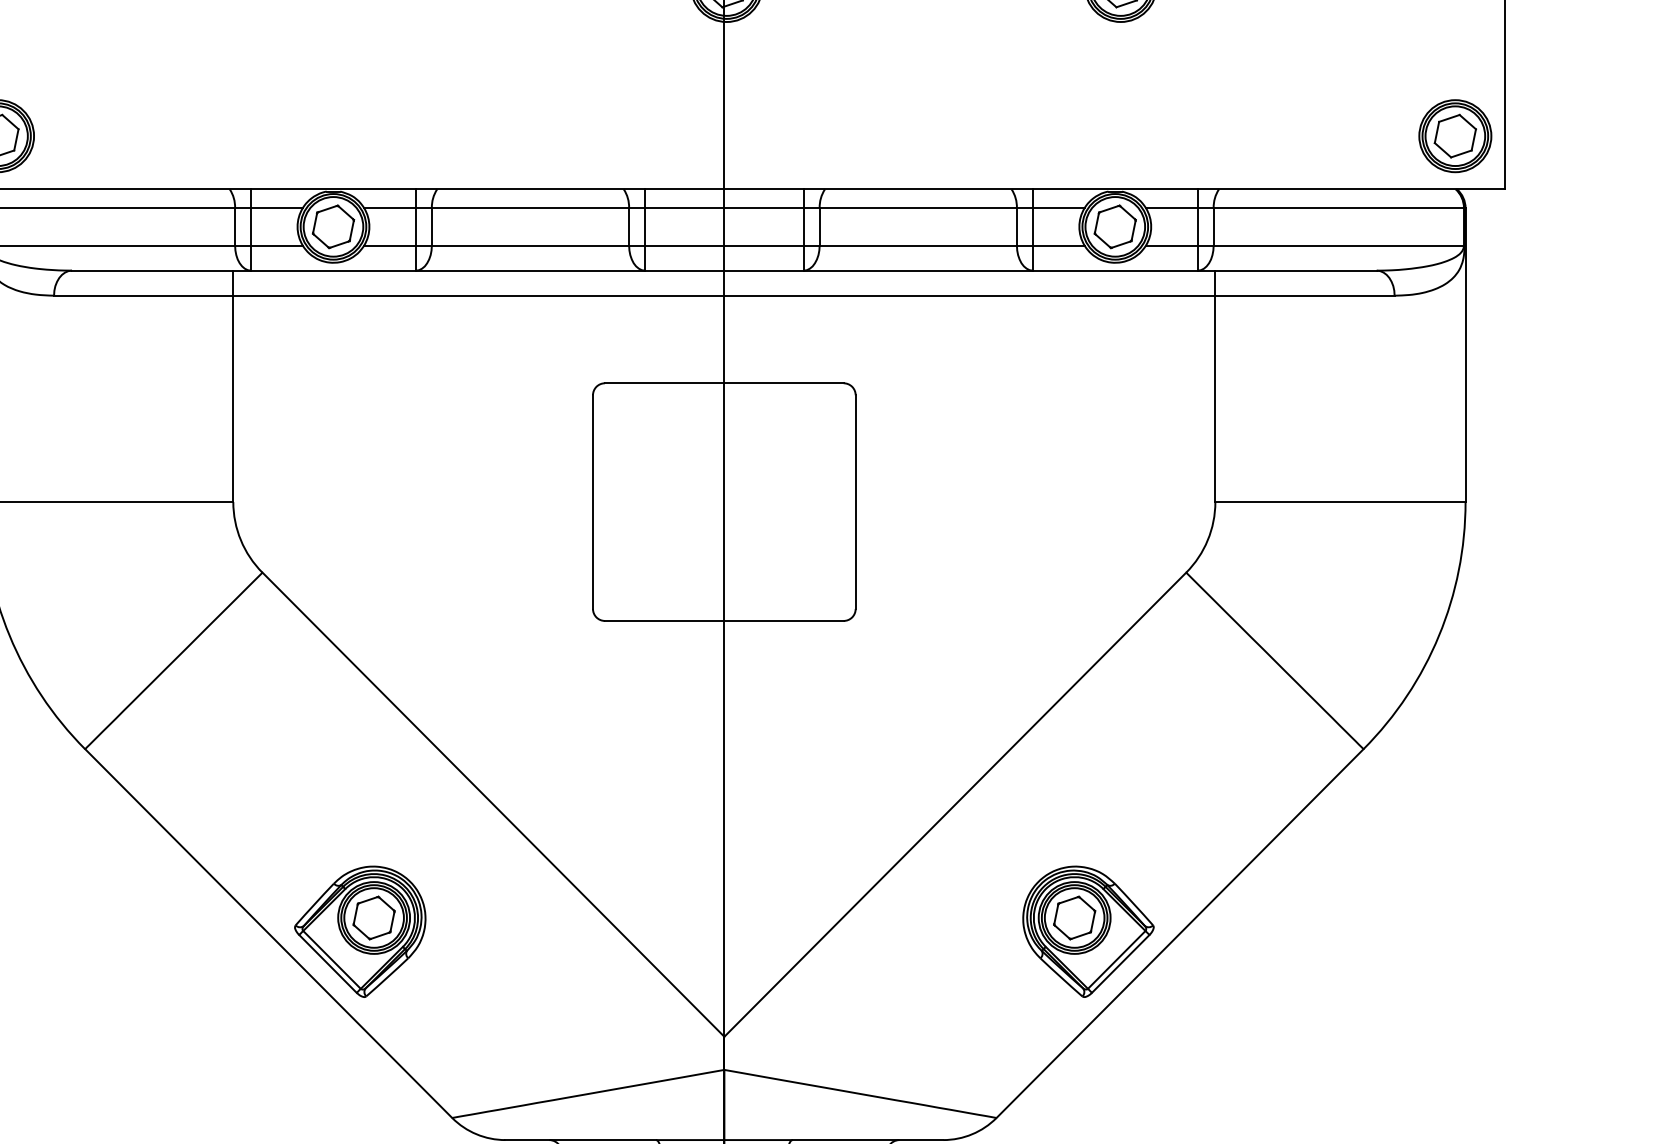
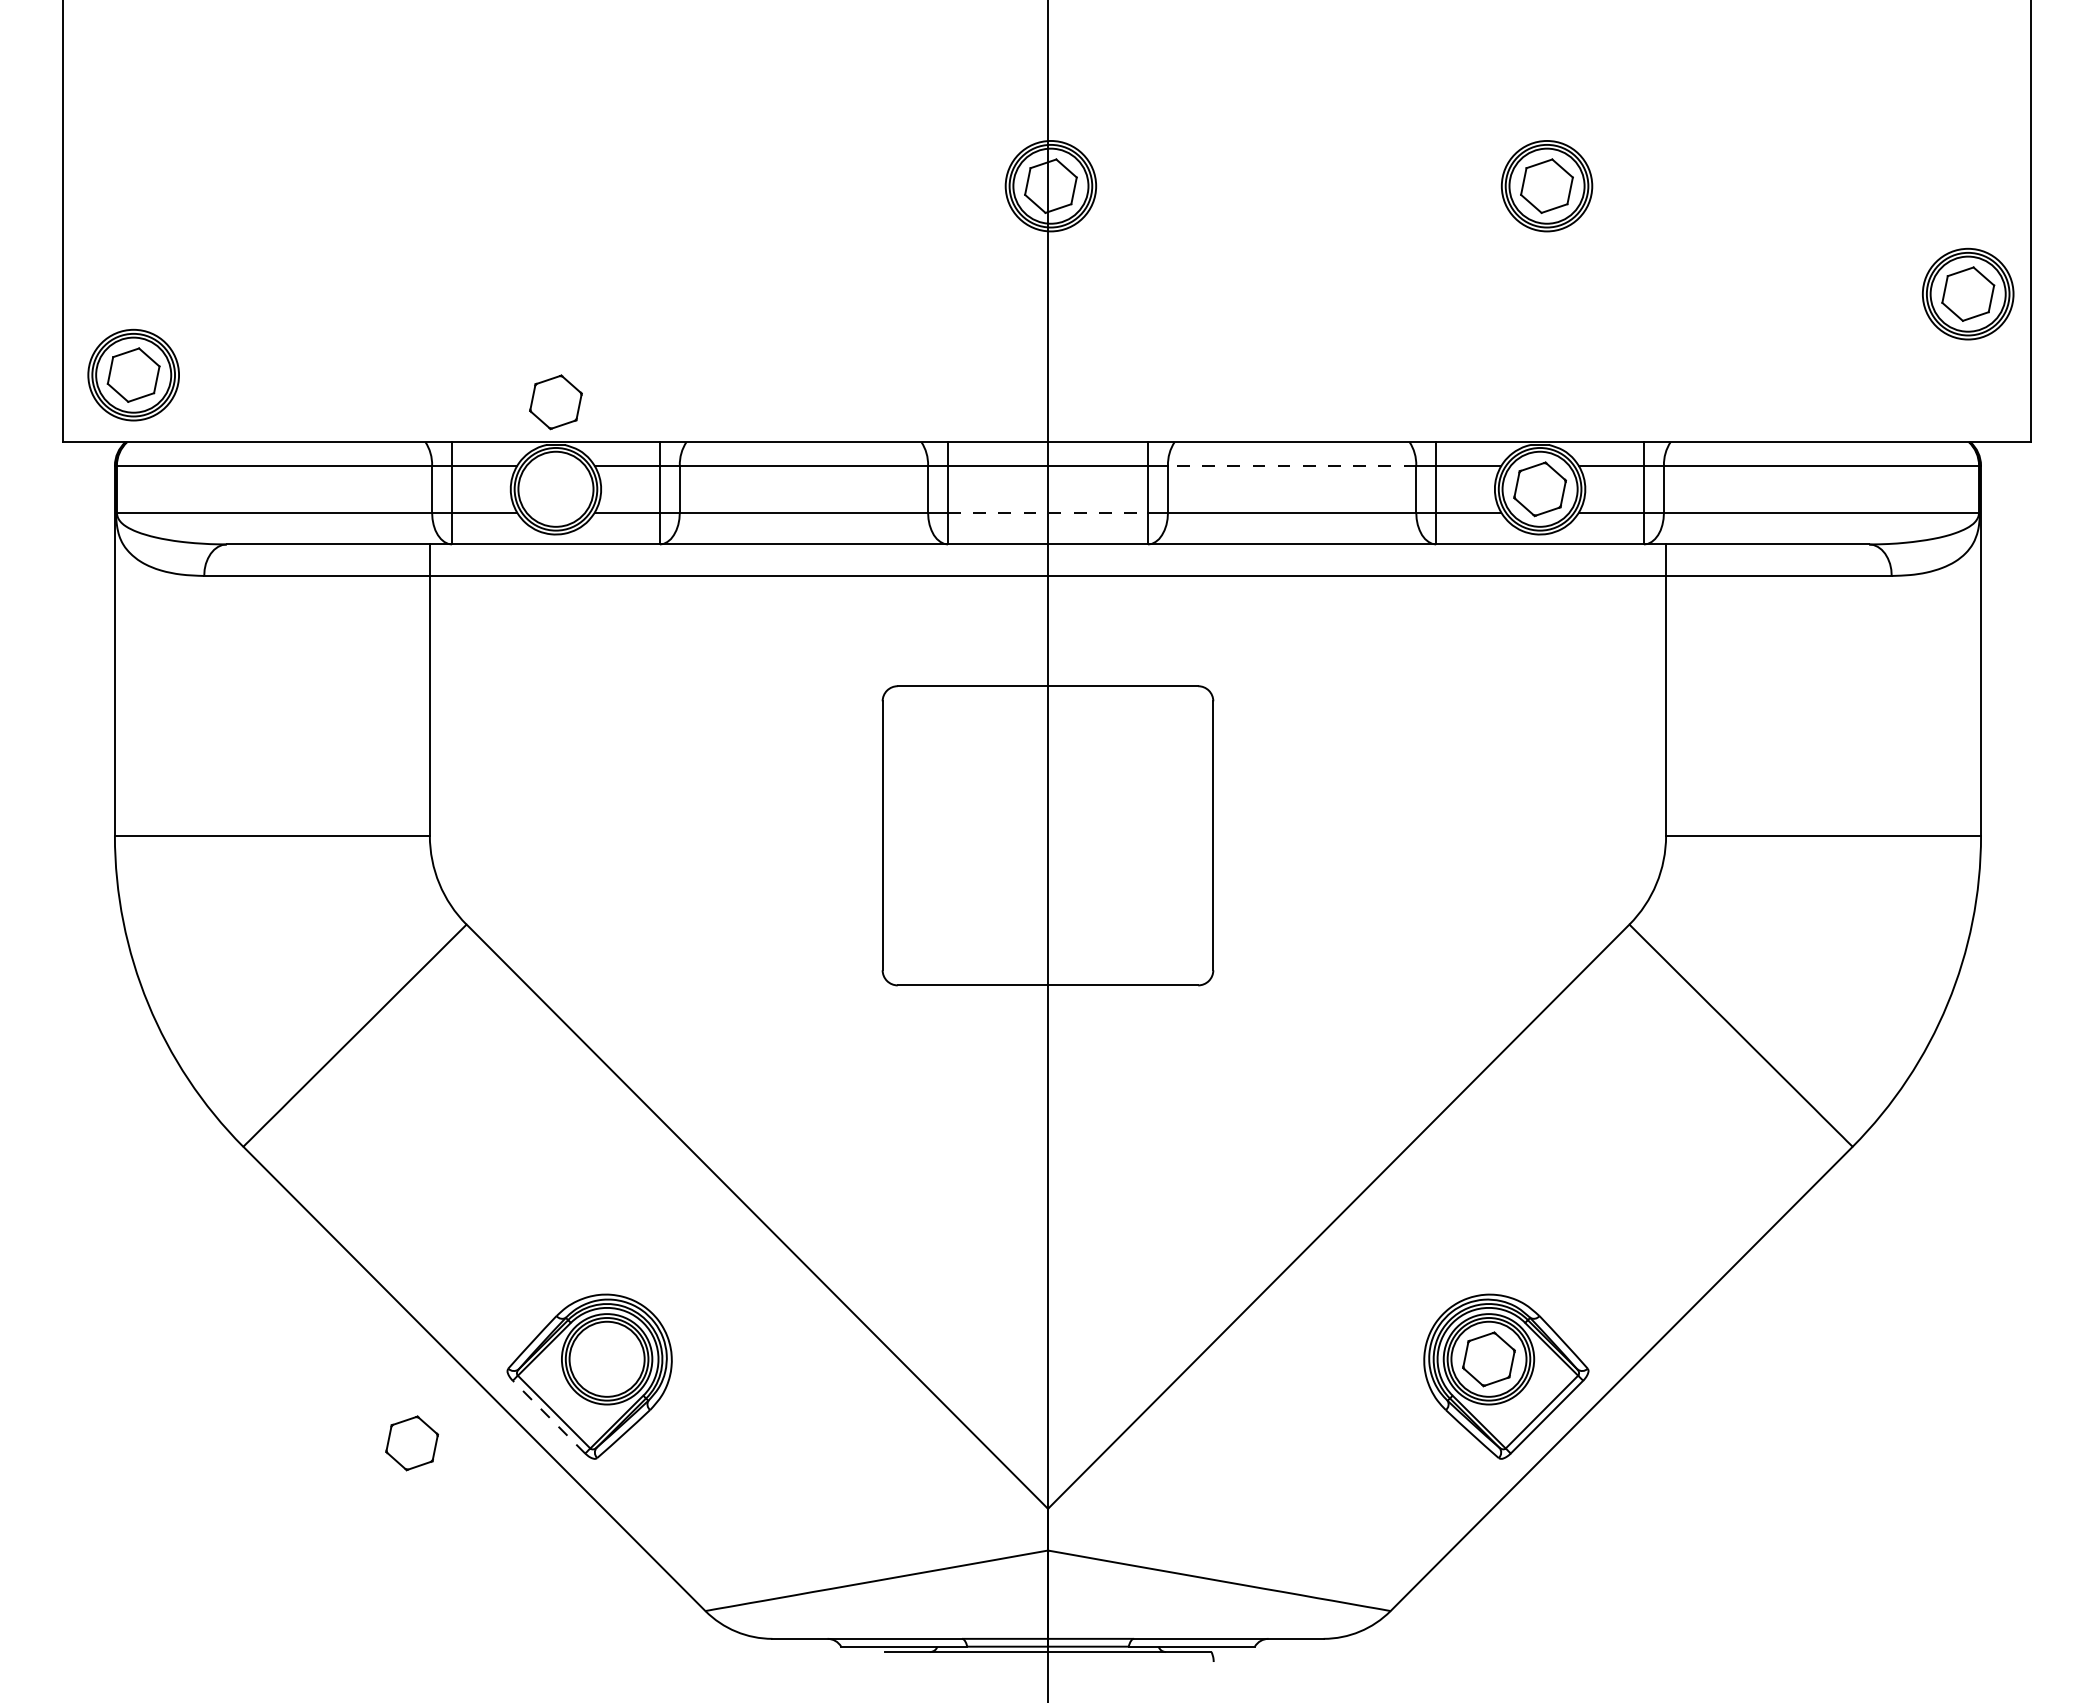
part: (1455, 135) -> (1968, 293), moved
line: (917, 207) -> (1291, 465), solid -> dashed
part: (333, 227) -> (555, 402), moved
line: (724, 245) -> (1048, 512), solid -> dashed
part: (373, 918) -> (411, 1443), moved
line: (327, 963) -> (548, 1416), solid -> dashed

